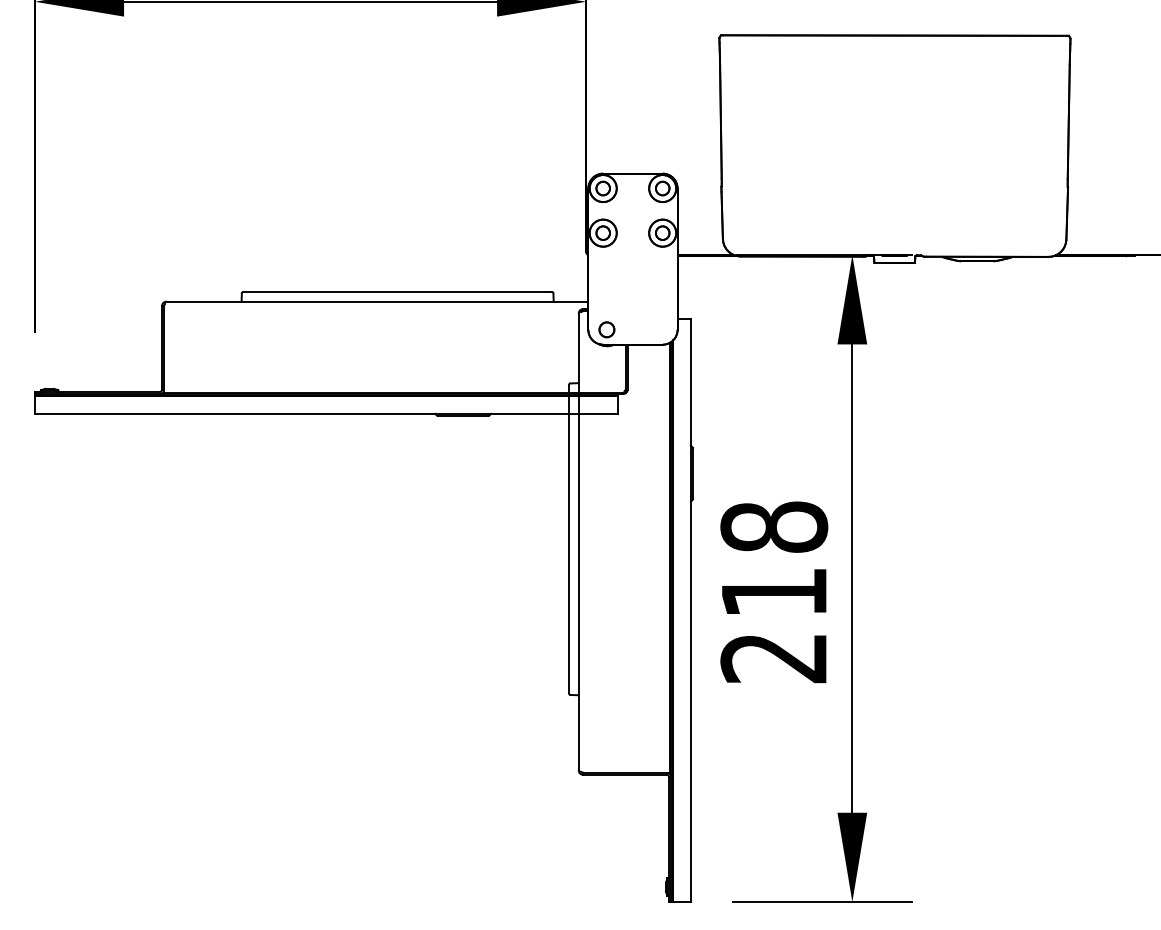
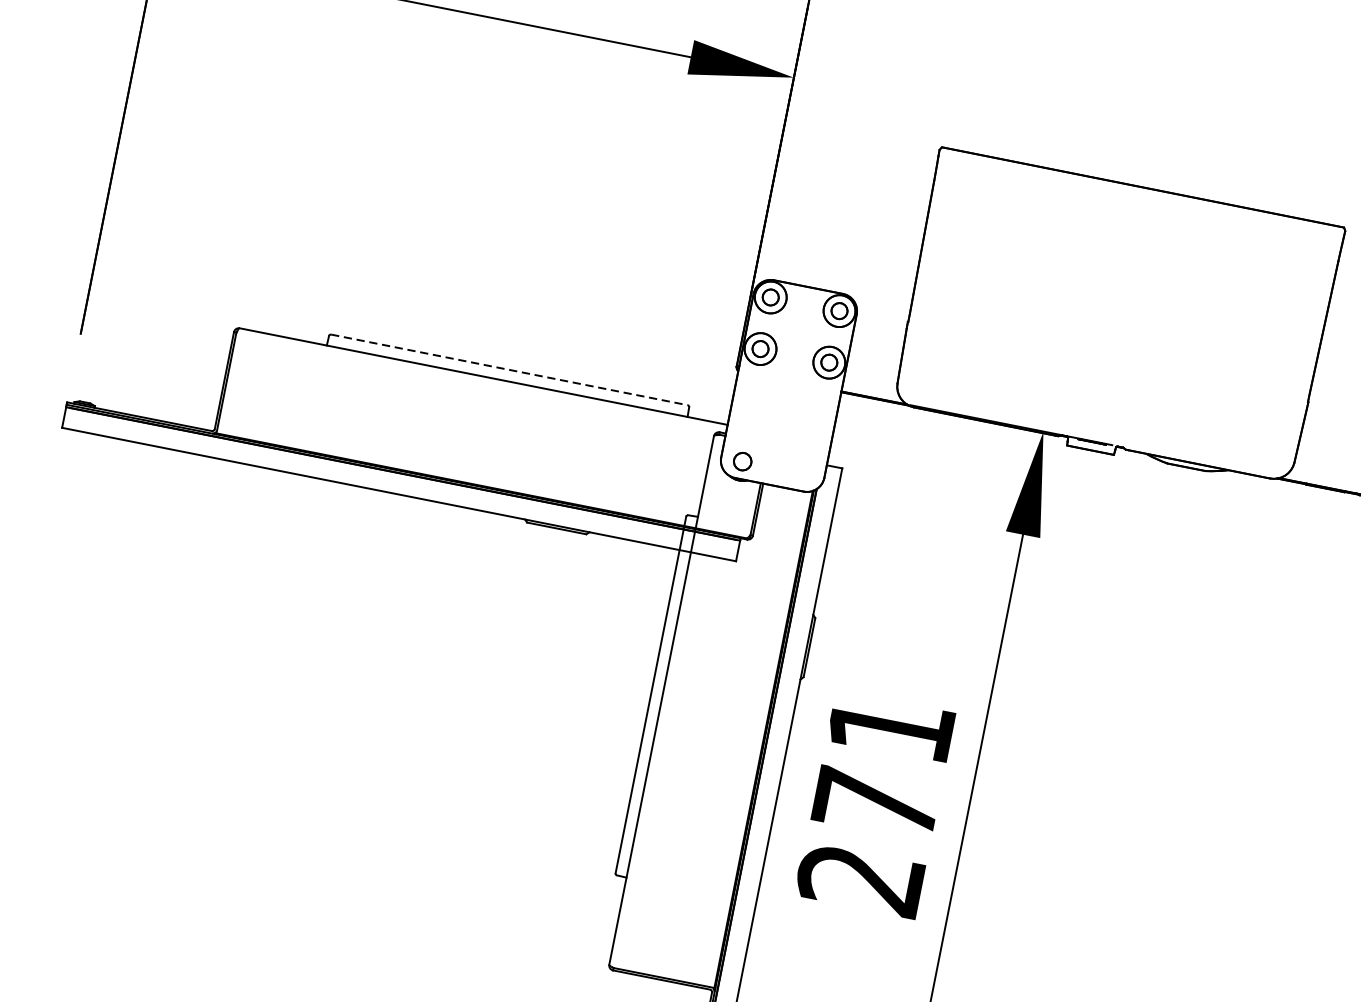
line: (398, 291) -> (510, 369), solid -> dashed
text: (774, 558) -> (884, 764), 218 -> 271

